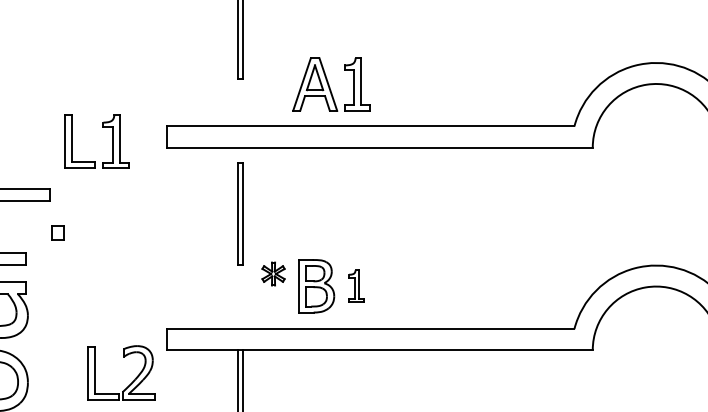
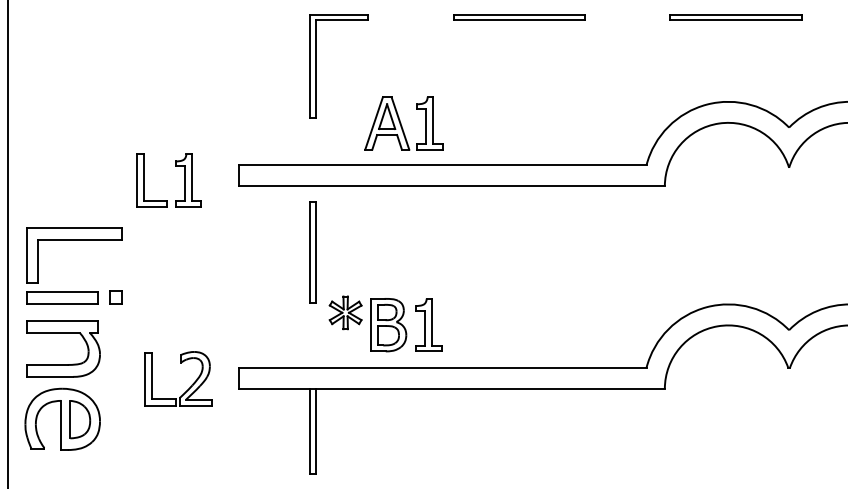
part: (57, 232) -> (115, 297), moved
part: (273, 273) -> (345, 312), size x1.43
part: (356, 285) -> (428, 324), size x1.67
part: (131, 382) -> (188, 388), moved

